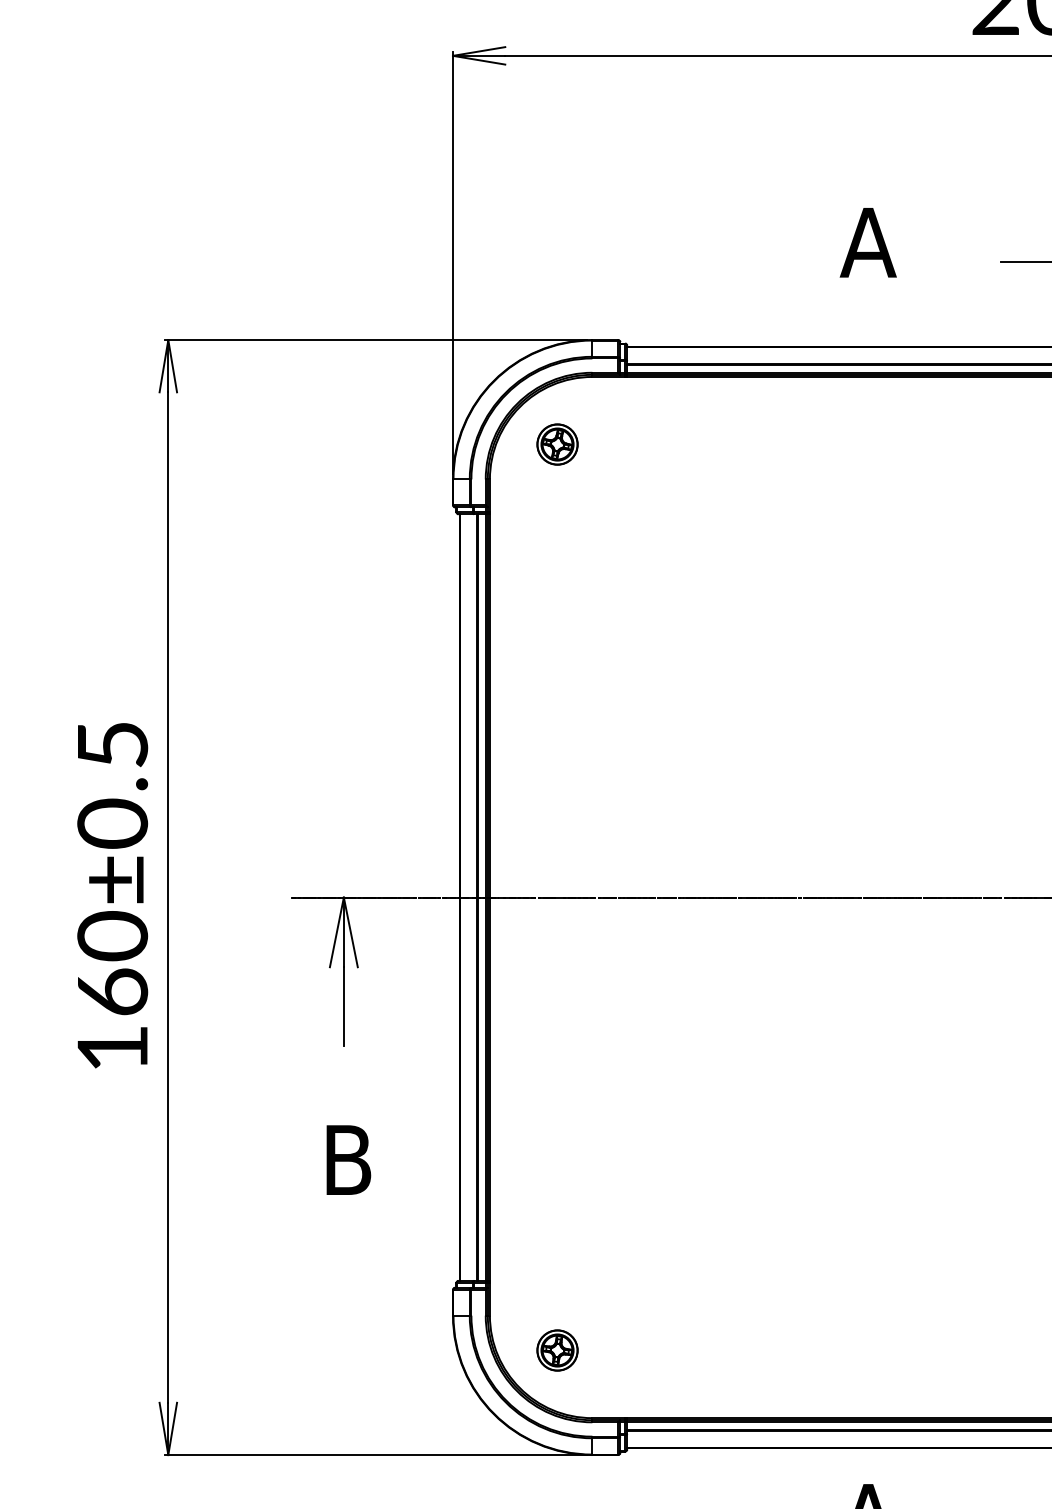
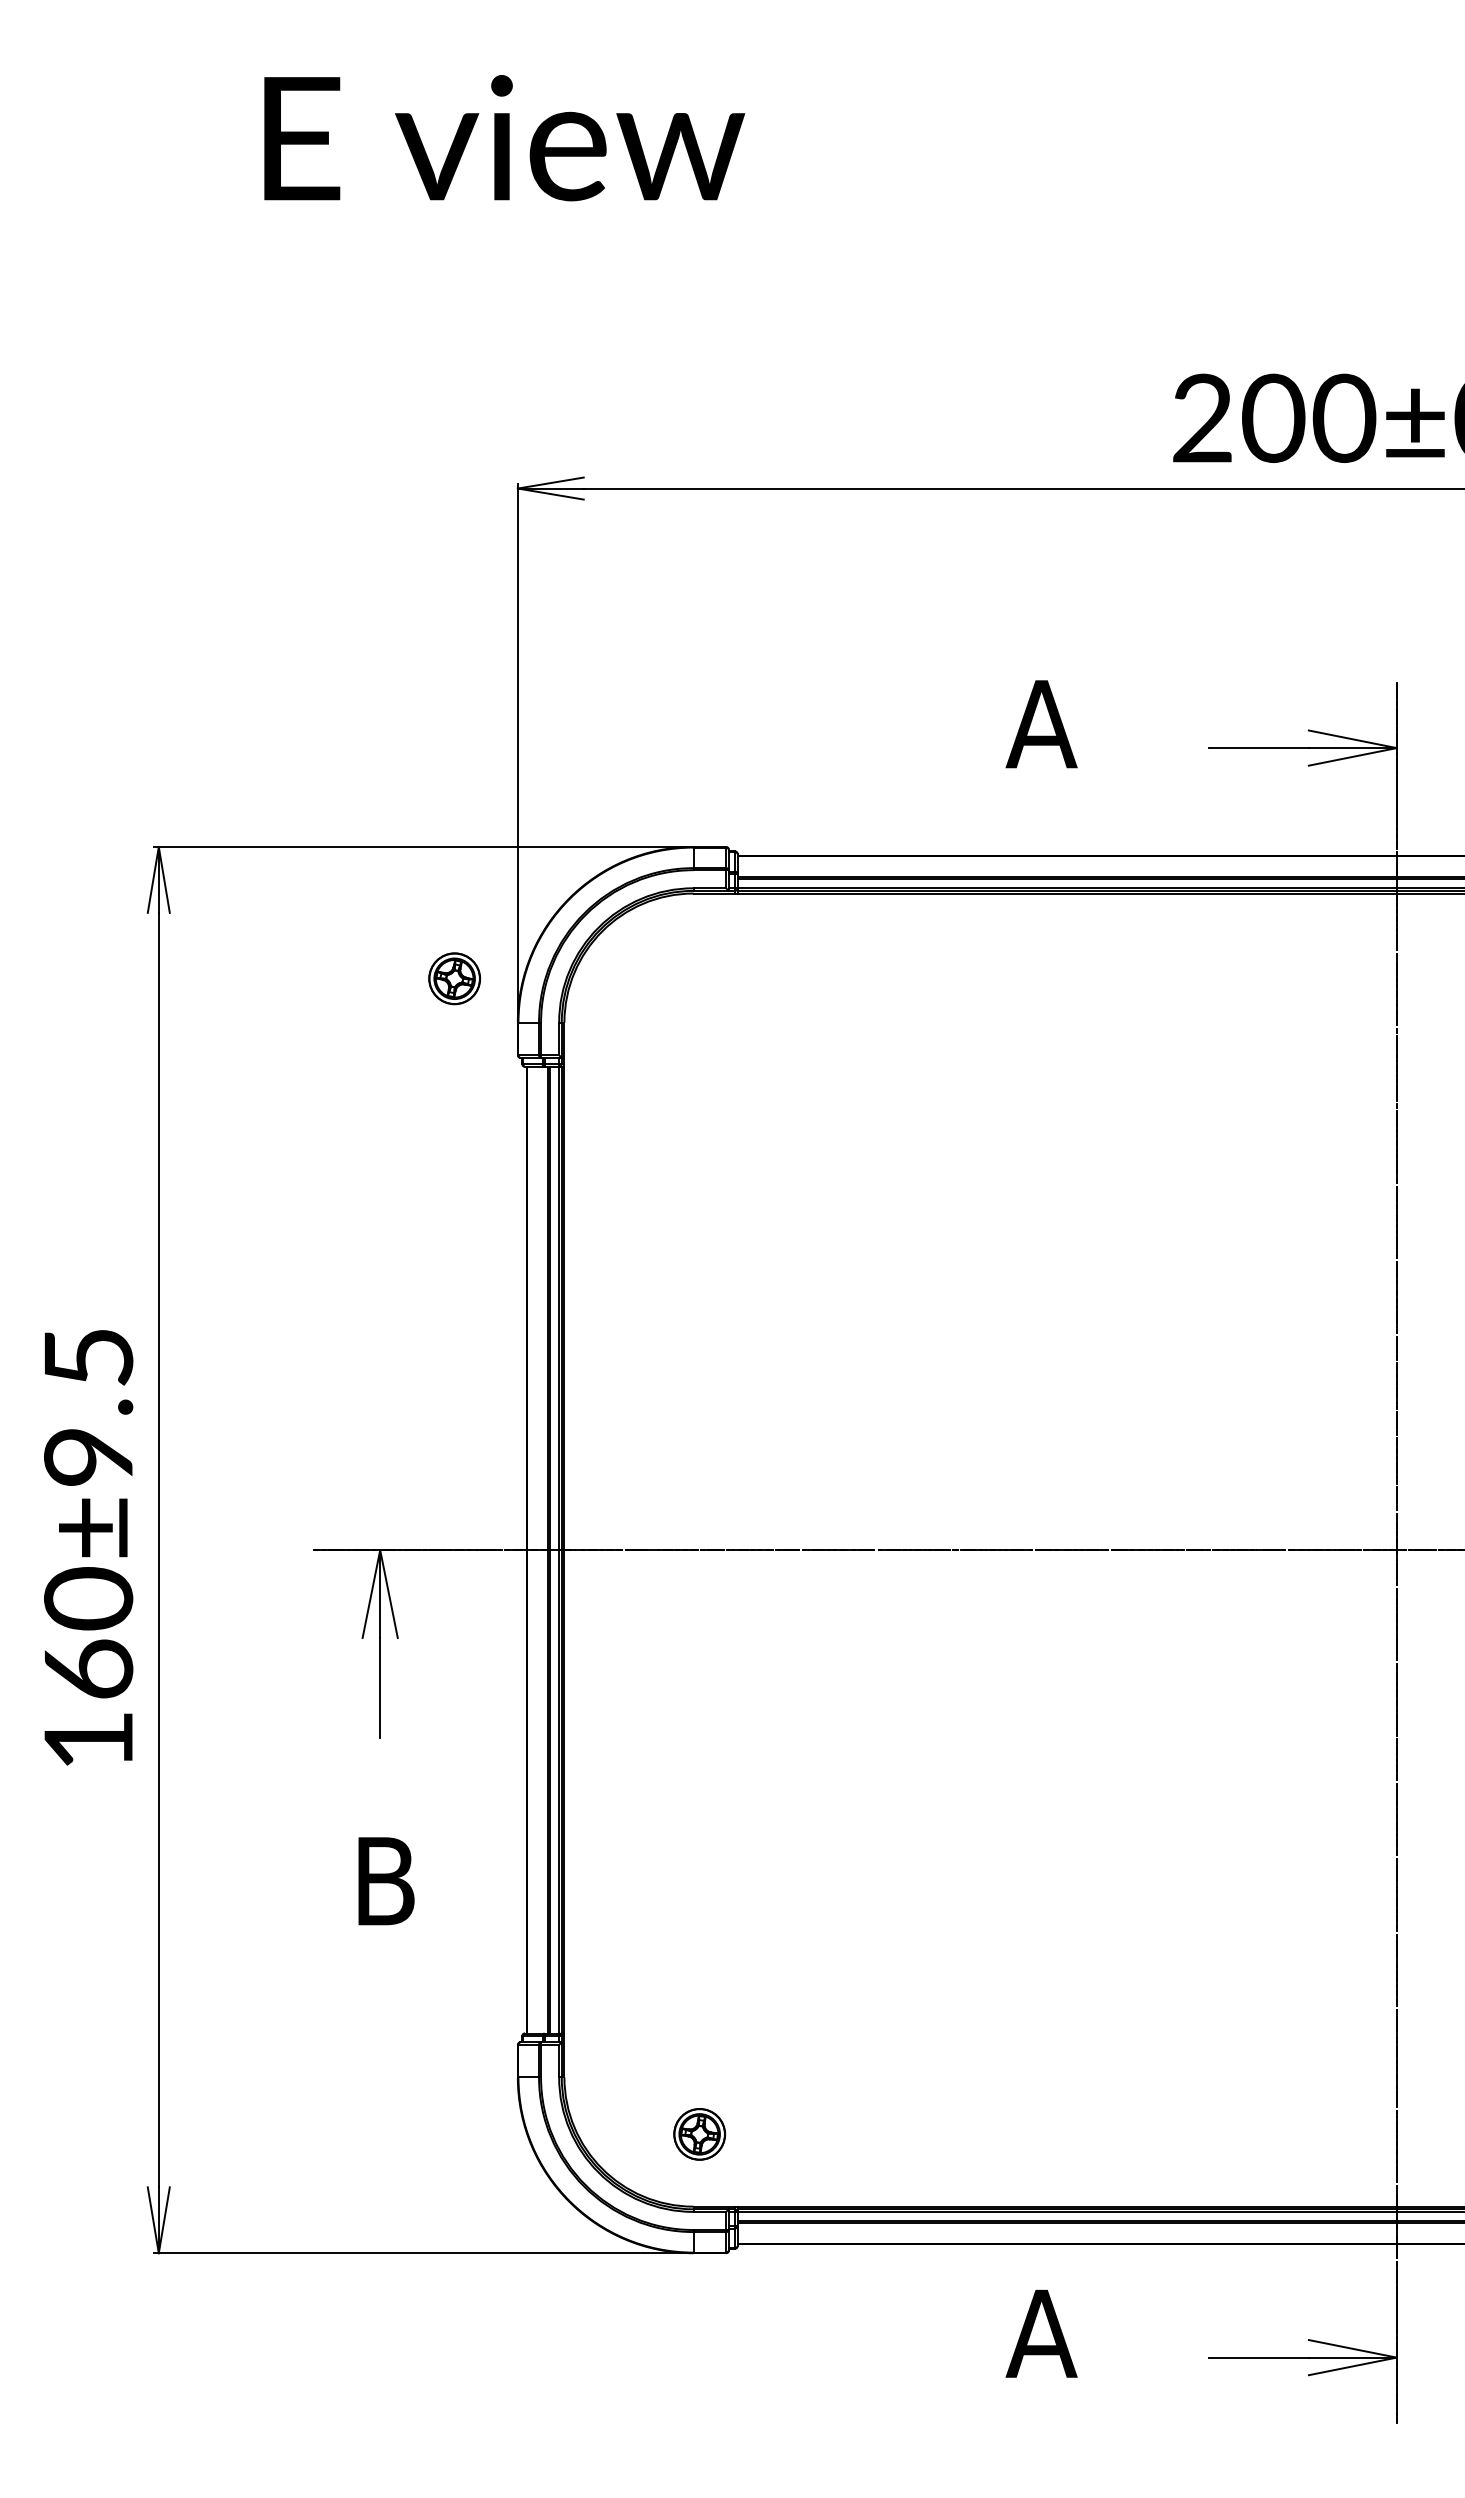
part: (557, 444) -> (454, 978), moved
text: (112, 823) -> (88, 1456), 160±0.5 -> 160±9.5
part: (557, 1350) -> (699, 2134), moved

